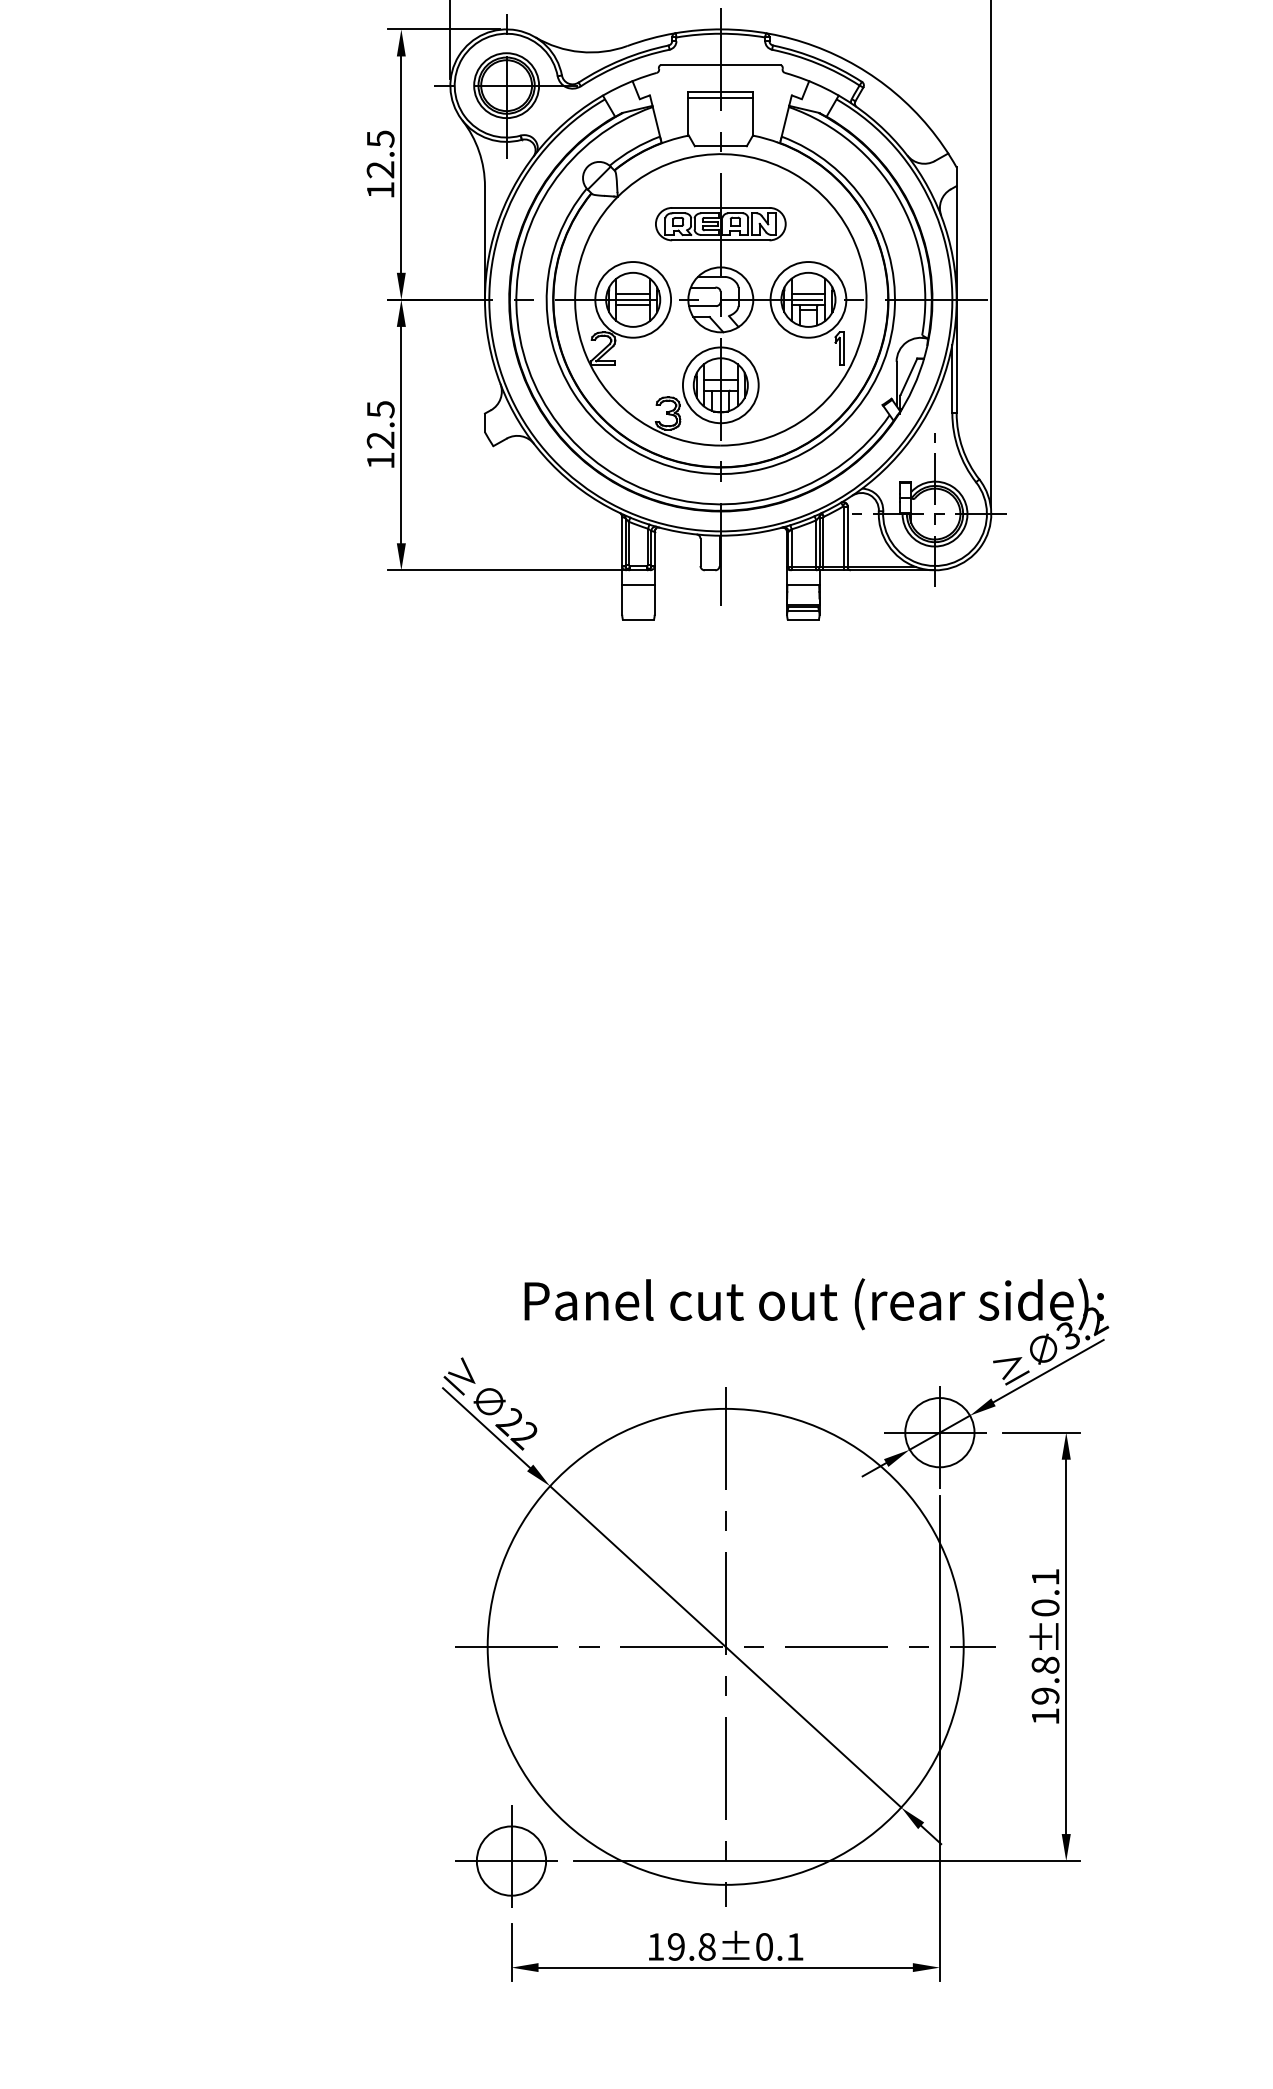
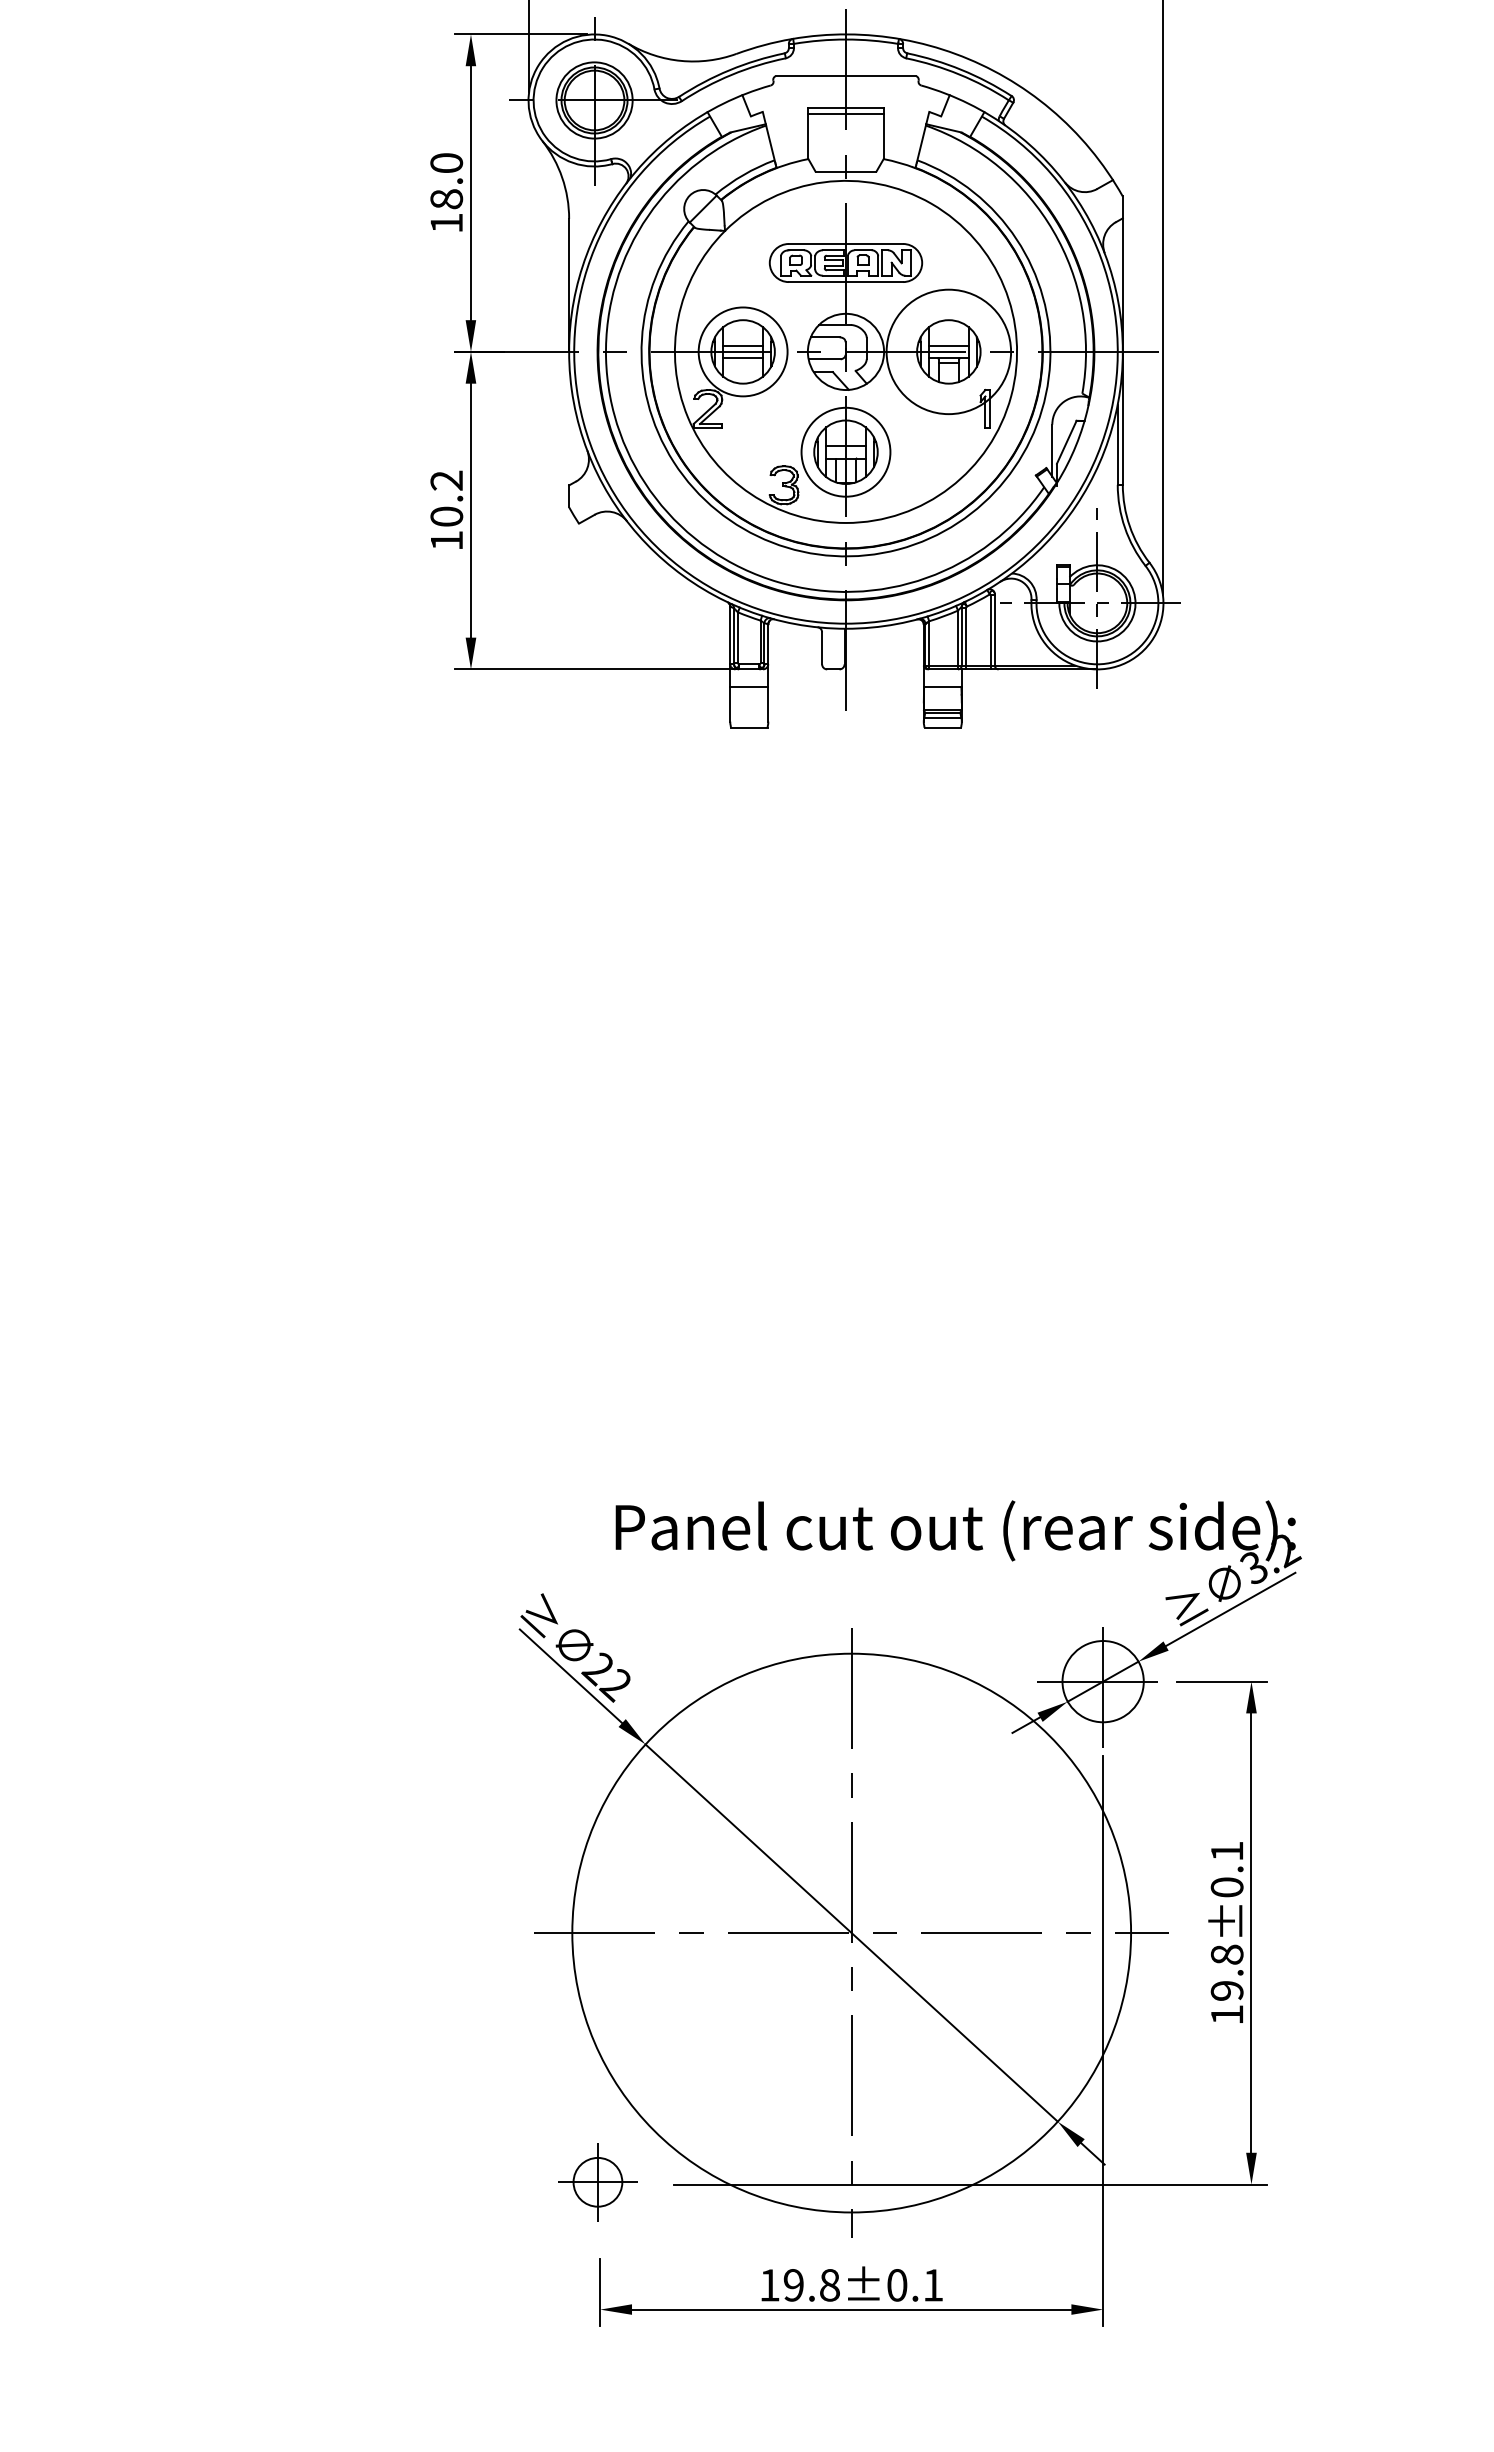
text: (380, 154) -> (446, 181), 12.5 -> 18.0
circle: (808, 299) -> (948, 351), size x1.4
text: (380, 424) -> (446, 498), 12.5 -> 10.2
part: (506, 1855) -> (594, 2178), size x0.6

